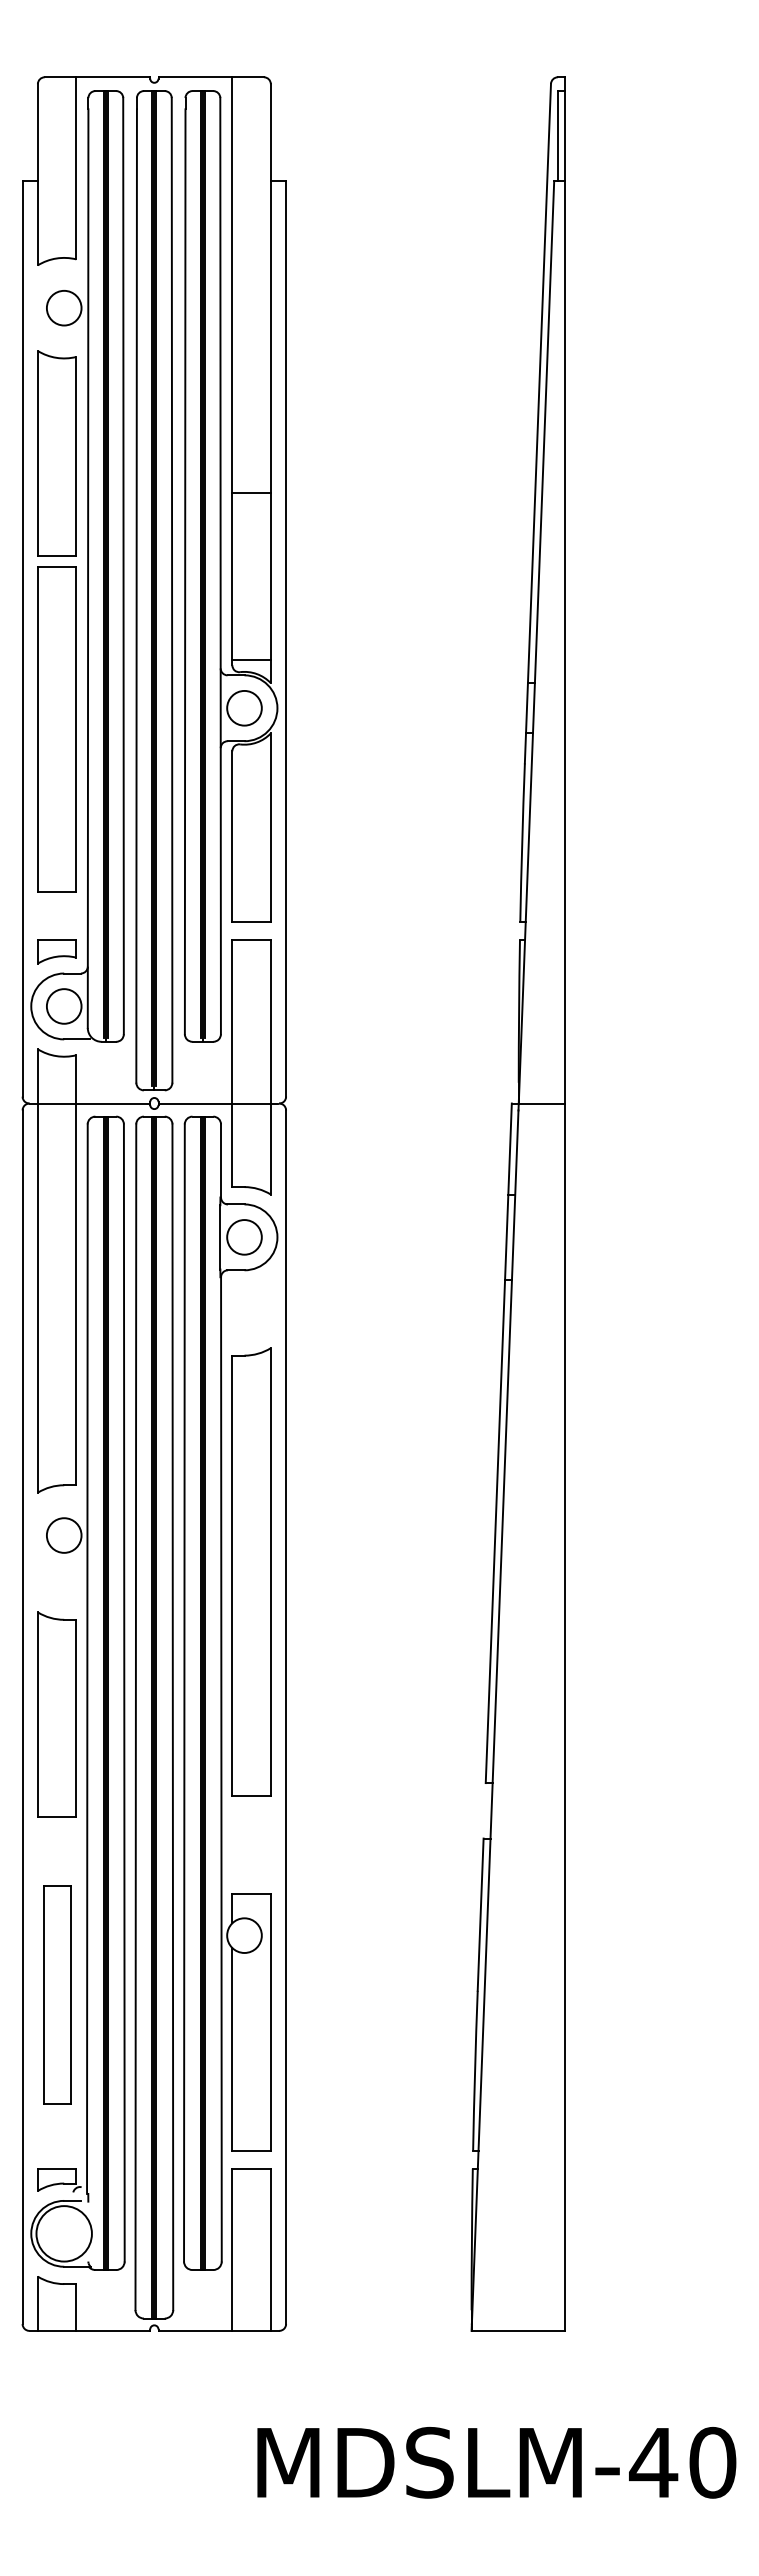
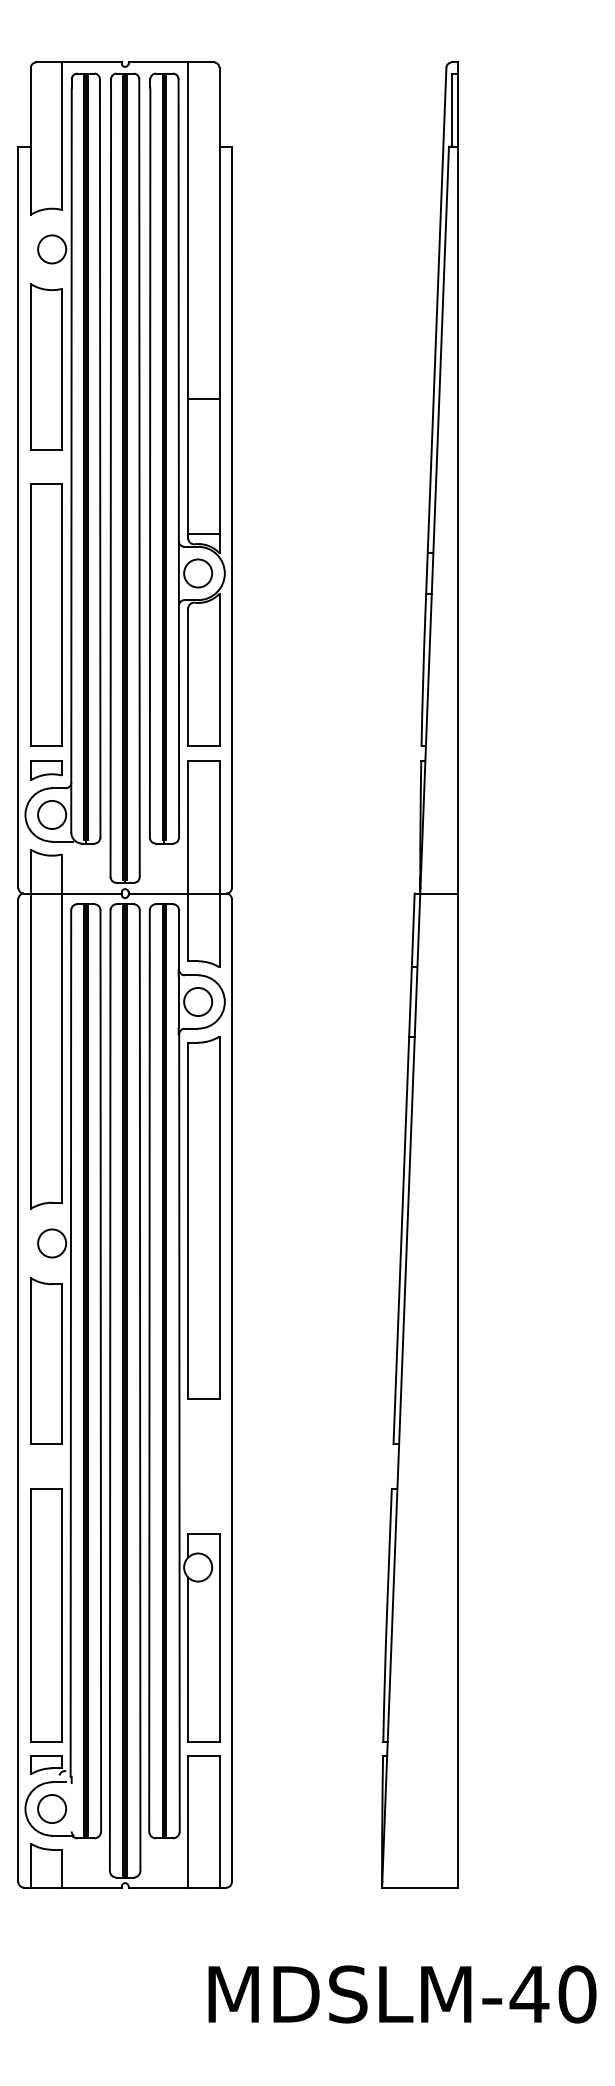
part: (56, 729) -> (45, 614), moved
part: (251, 1571) -> (203, 1217), moved
part: (56, 1714) -> (45, 1360), moved
part: (56, 1994) -> (45, 1615), size x1.43
circle: (63, 2233) -> (51, 1808), size x0.62

